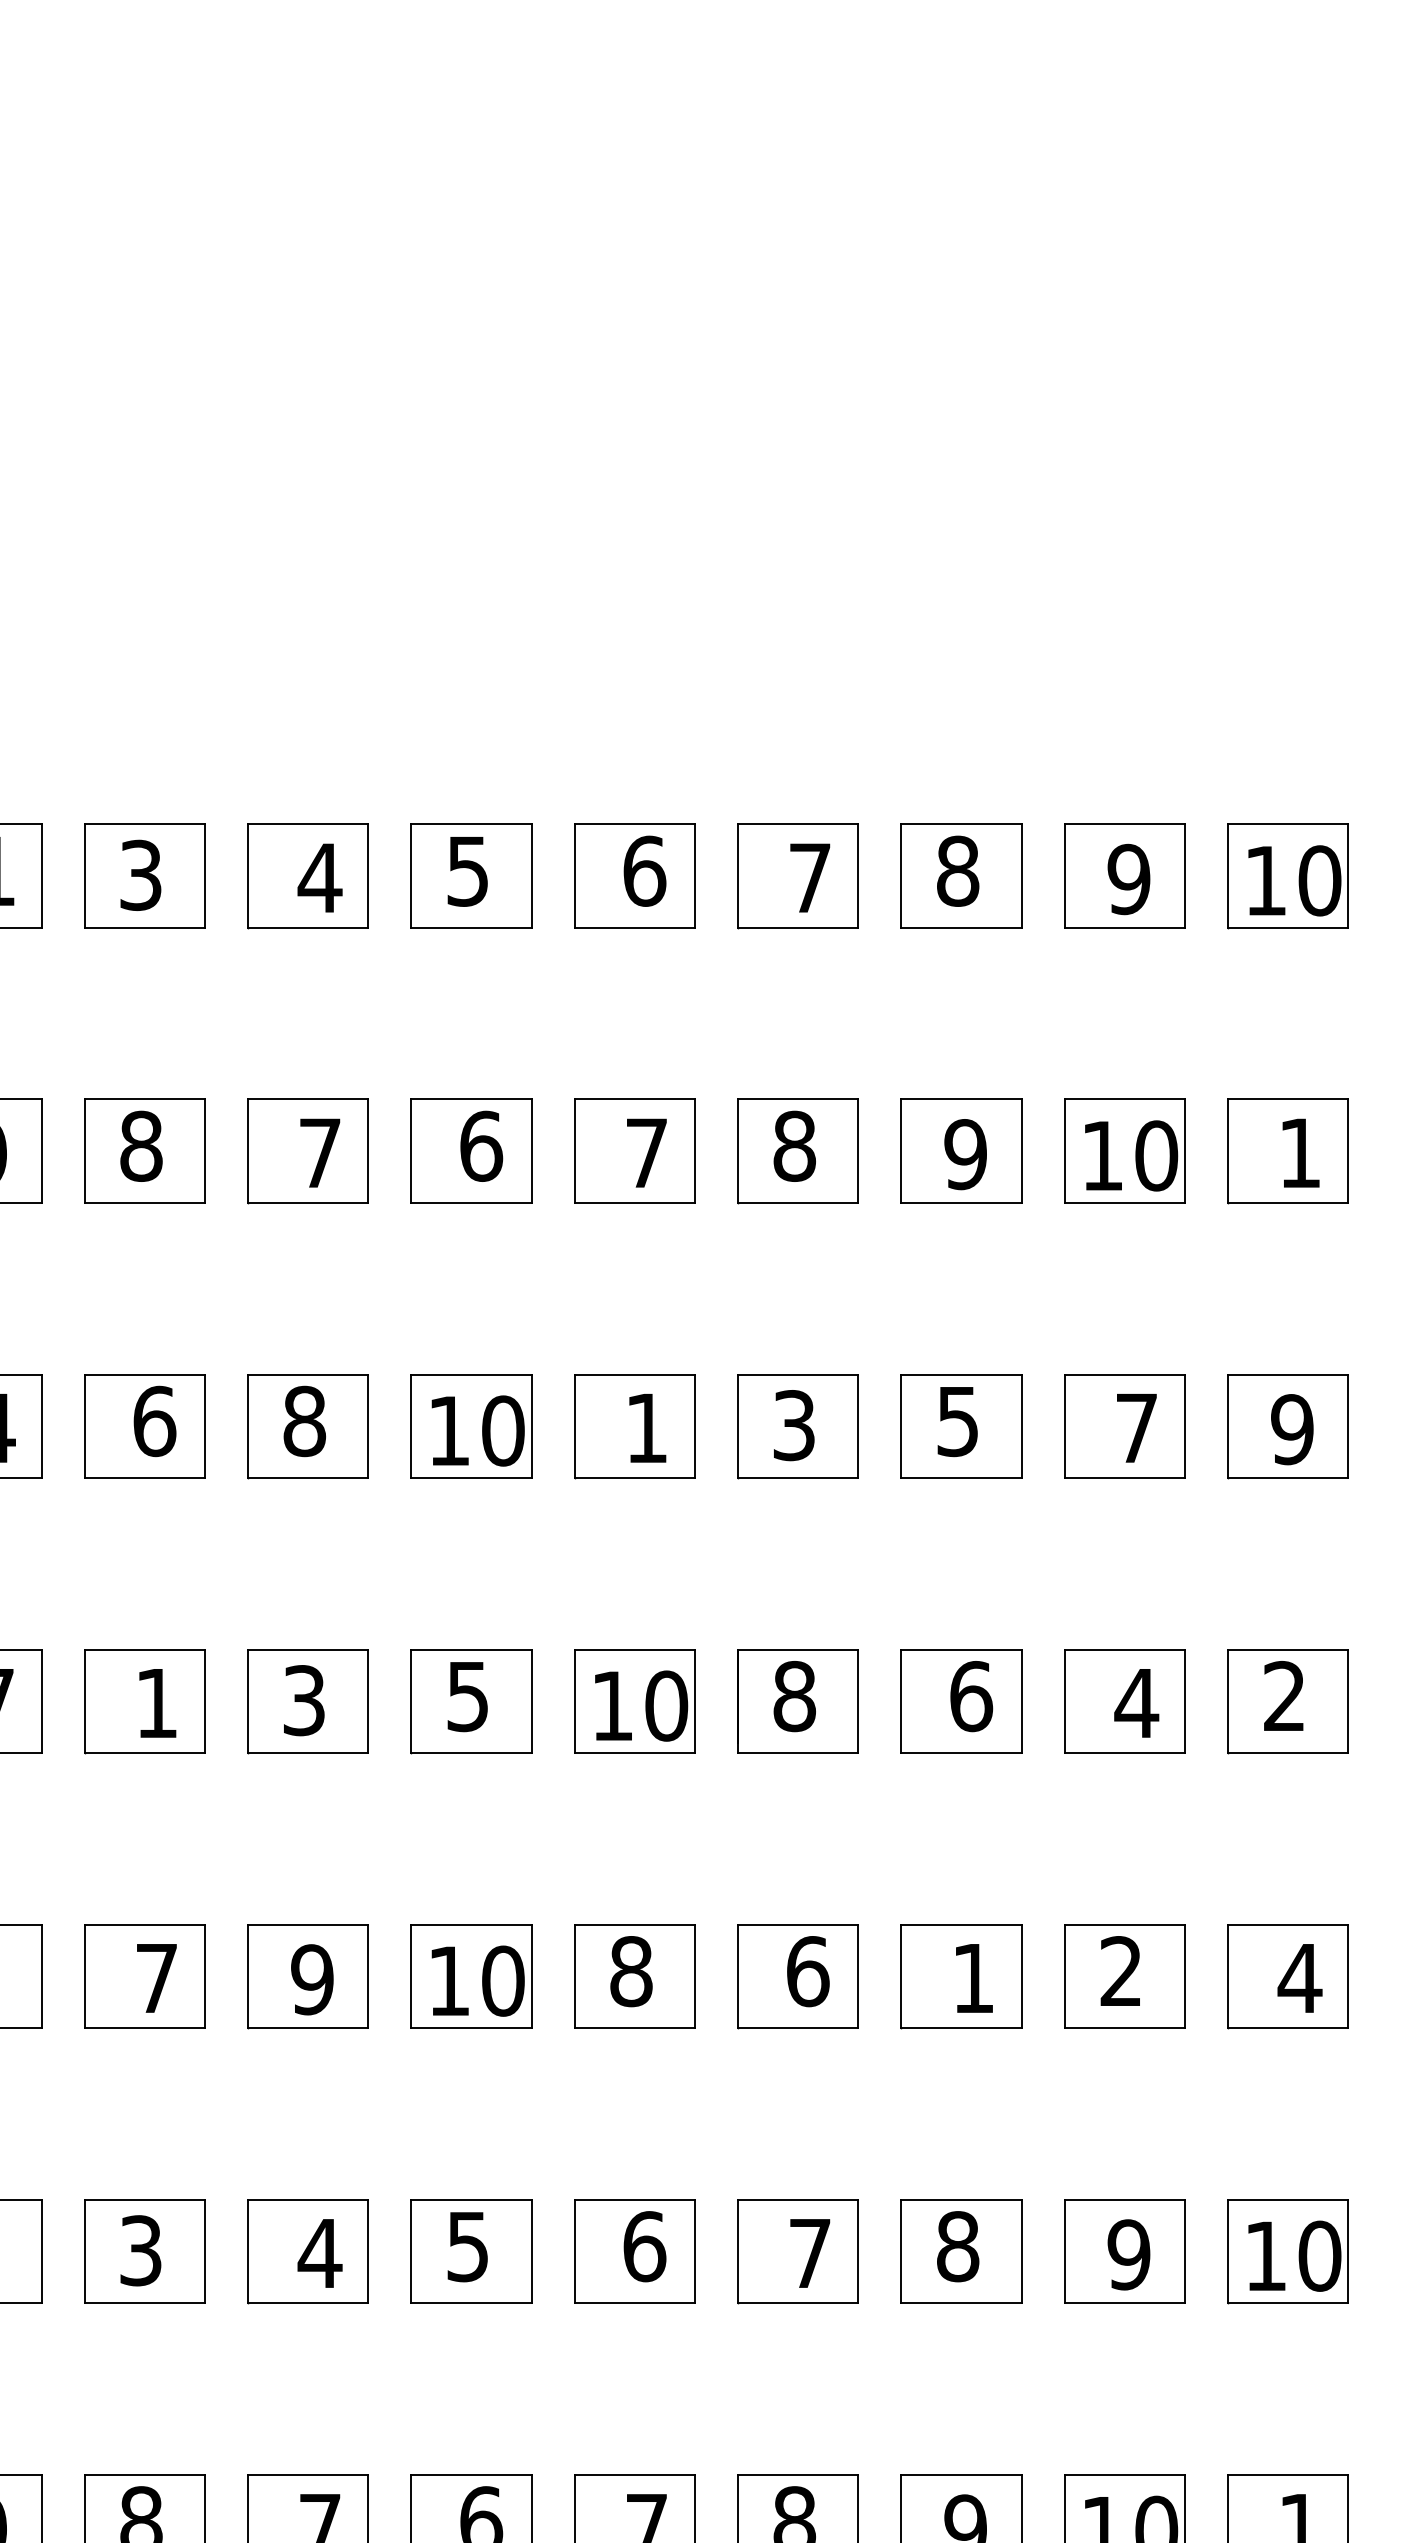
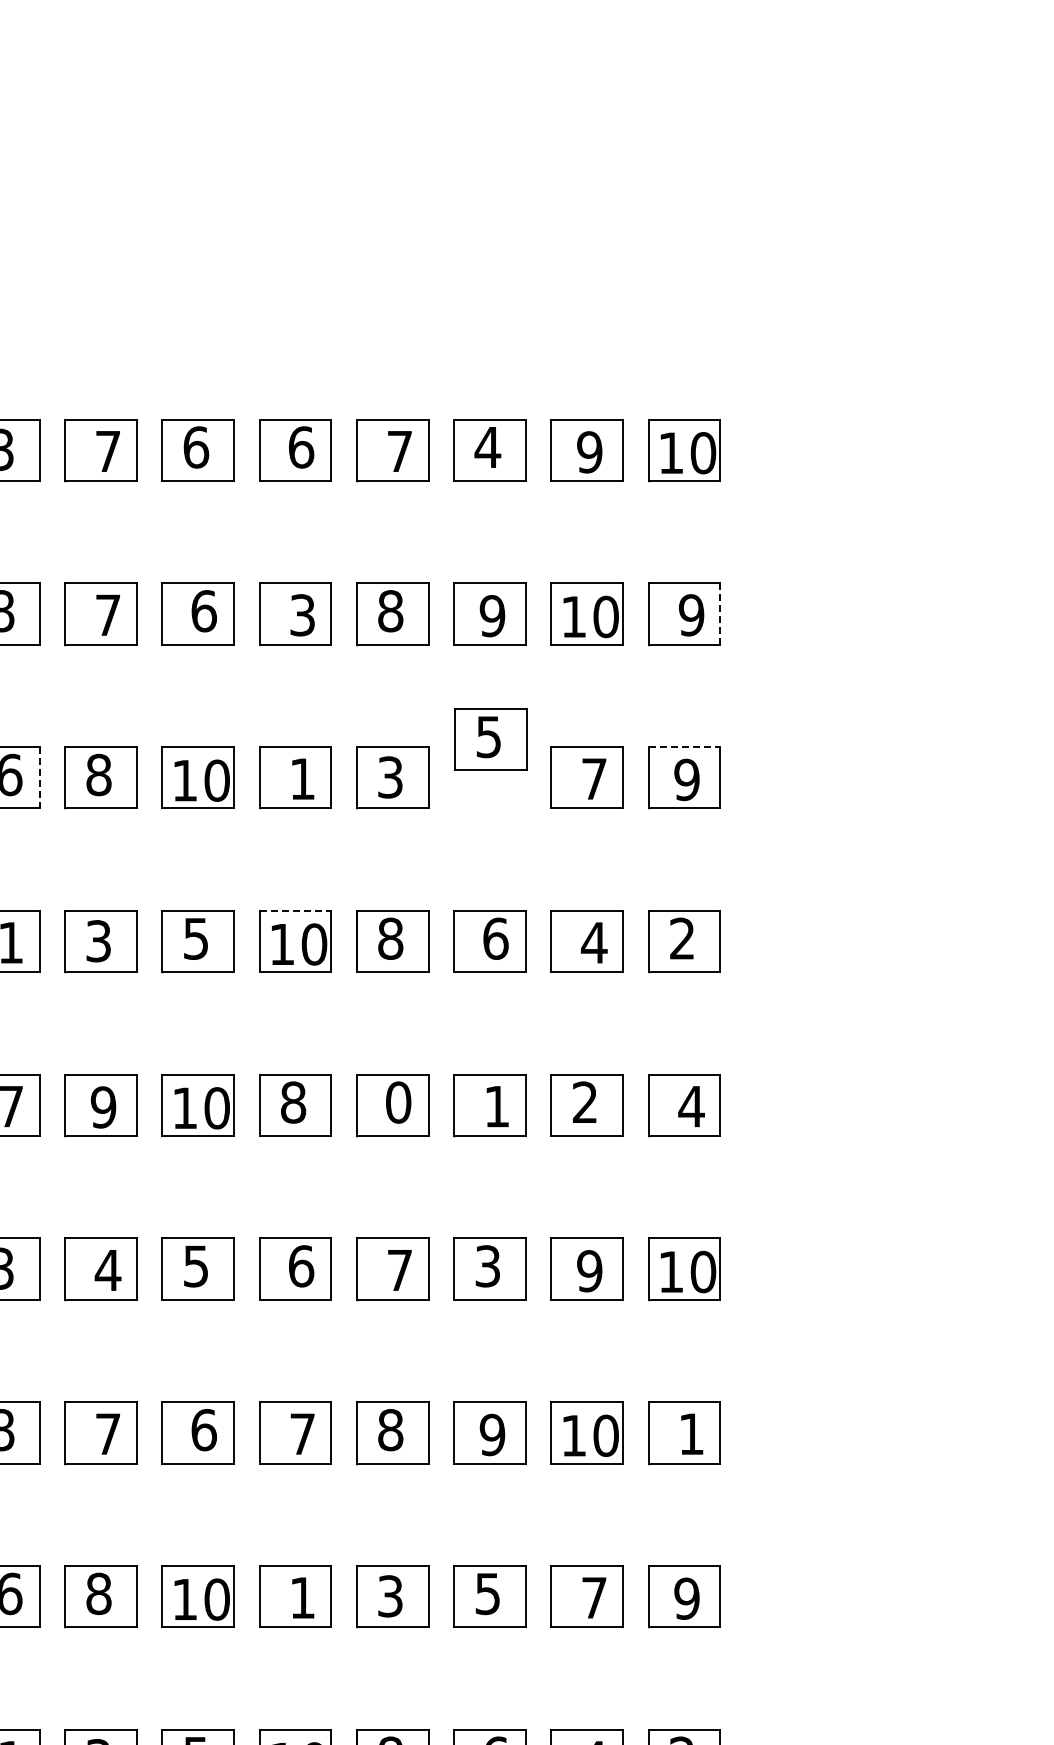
text: (468, 871) -> (196, 447), 5 -> 6
text: (957, 871) -> (487, 447), 8 -> 4
text: (319, 878) -> (107, 451), 4 -> 7
line: (1348, 1151) -> (720, 614), solid -> dashed
text: (646, 1153) -> (302, 615), 7 -> 3
text: (1299, 1153) -> (691, 615), 1 -> 9
line: (1288, 1375) -> (684, 747), solid -> dashed
line: (204, 1425) -> (39, 777), solid -> dashed
part: (960, 1425) -> (490, 739), moved
line: (634, 1648) -> (295, 910), solid -> dashed
text: (807, 1971) -> (398, 1102), 6 -> 0
text: (957, 2246) -> (487, 1266), 8 -> 3

